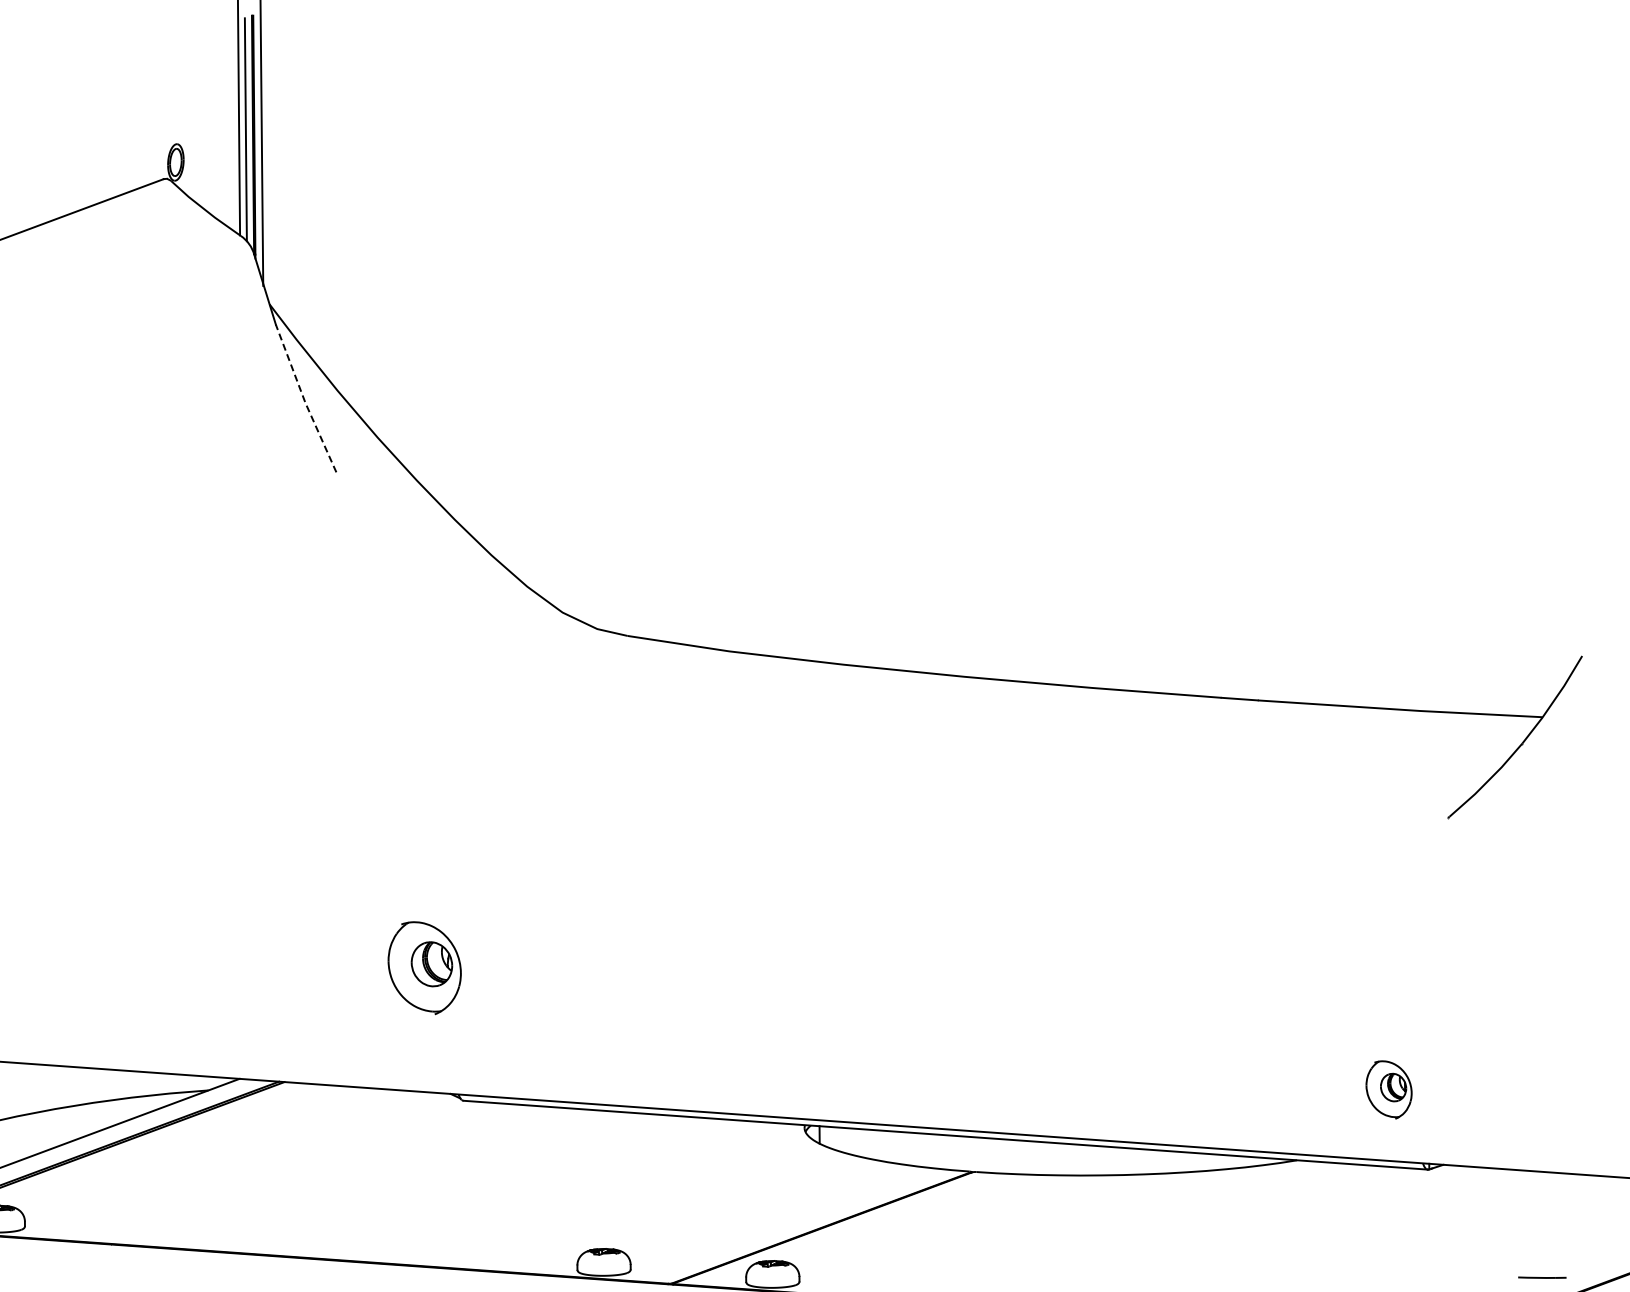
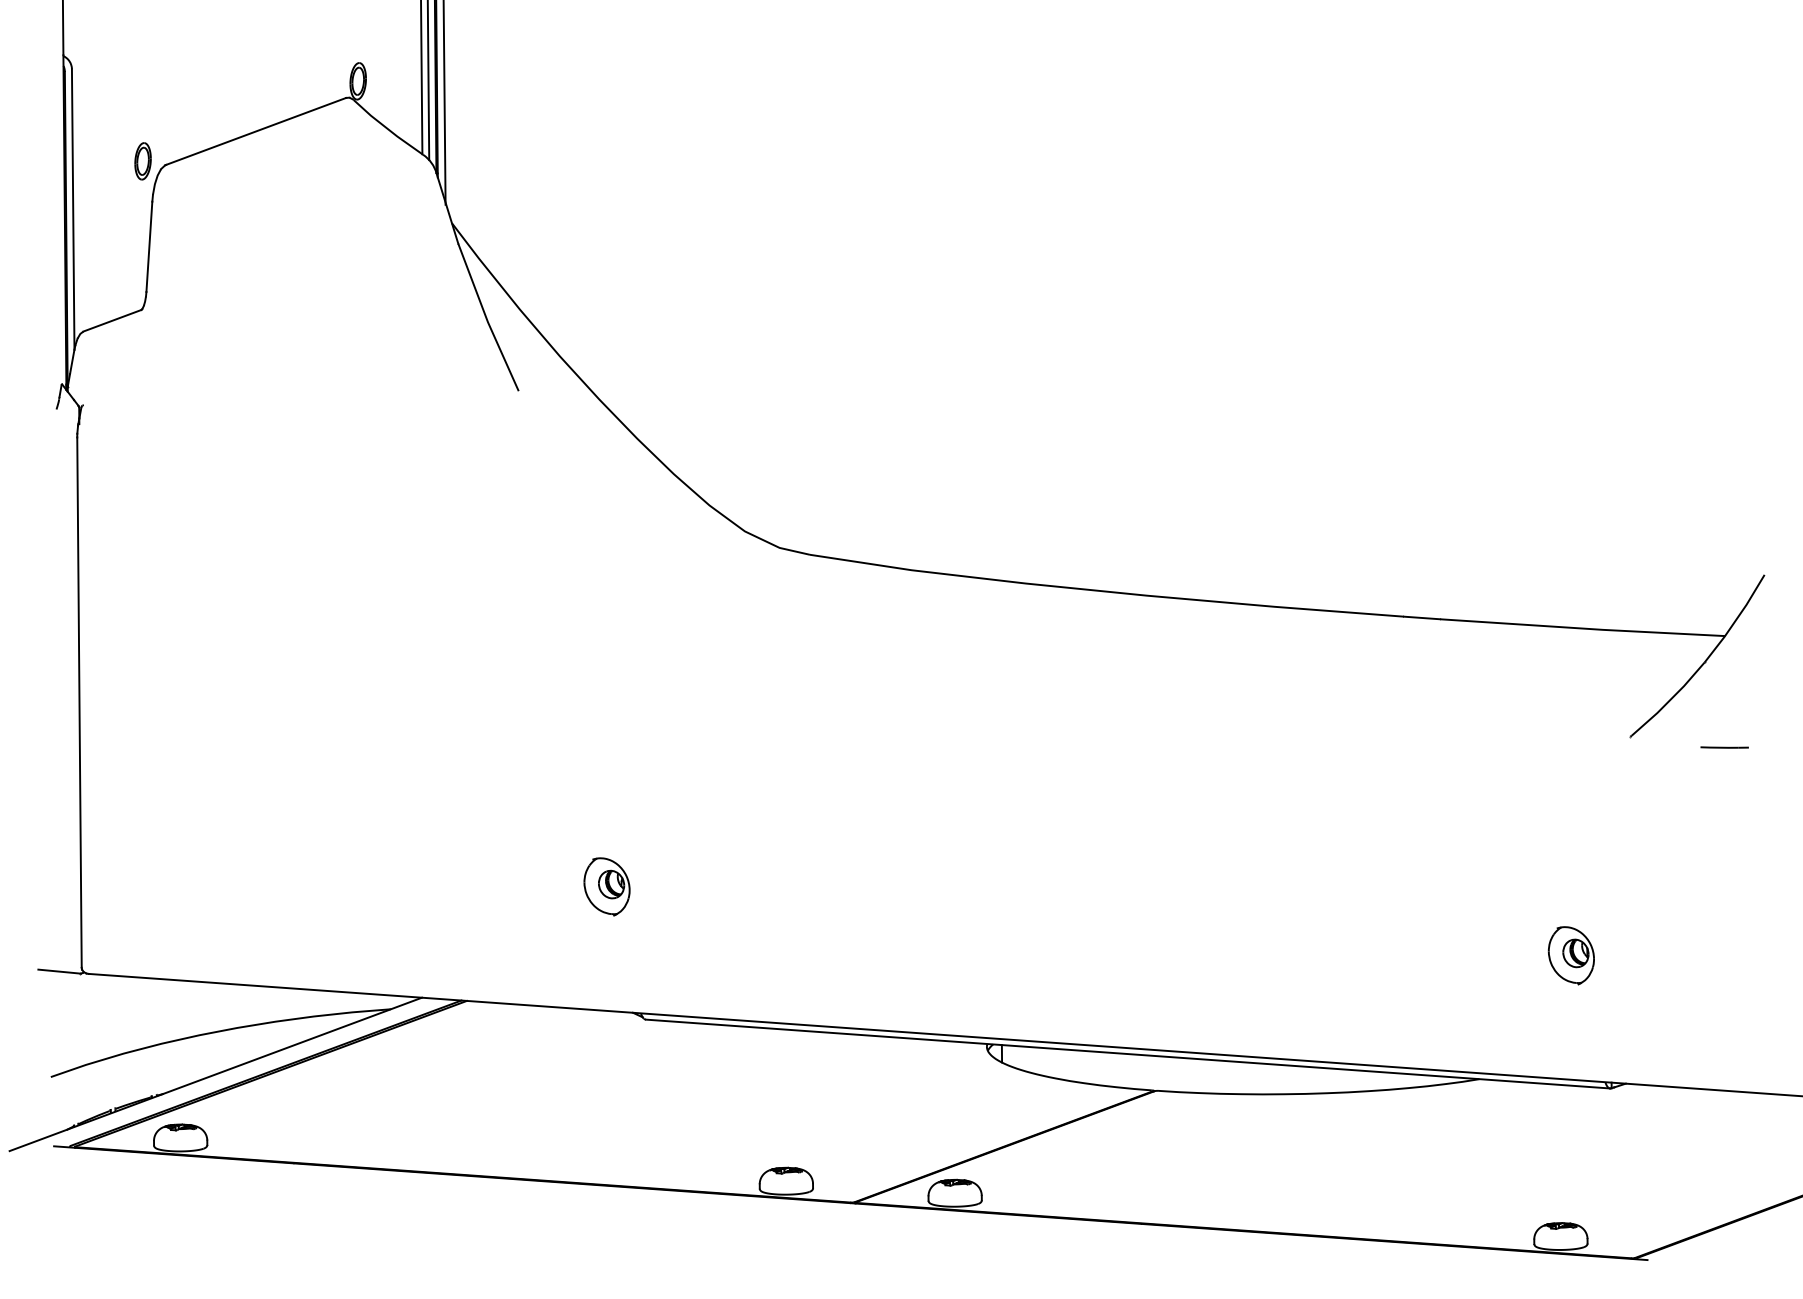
line: (304, 399) -> (486, 318), dashed -> solid
part: (424, 967) -> (606, 886), size x0.62
part: (1388, 1089) -> (1570, 955), moved
line: (1542, 1277) -> (1724, 747), moved

